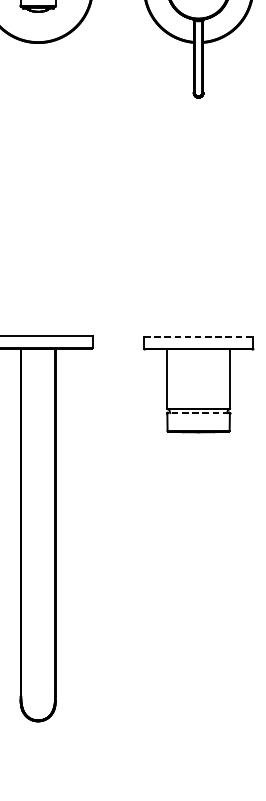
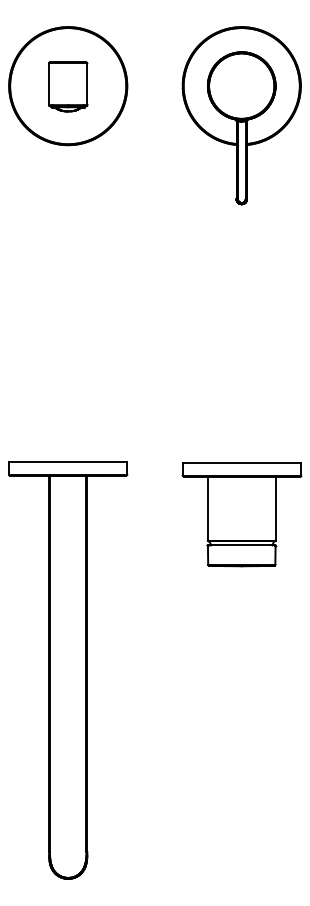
line: (198, 336) -> (241, 462), dashed -> solid
line: (198, 413) -> (241, 545), dashed -> solid

